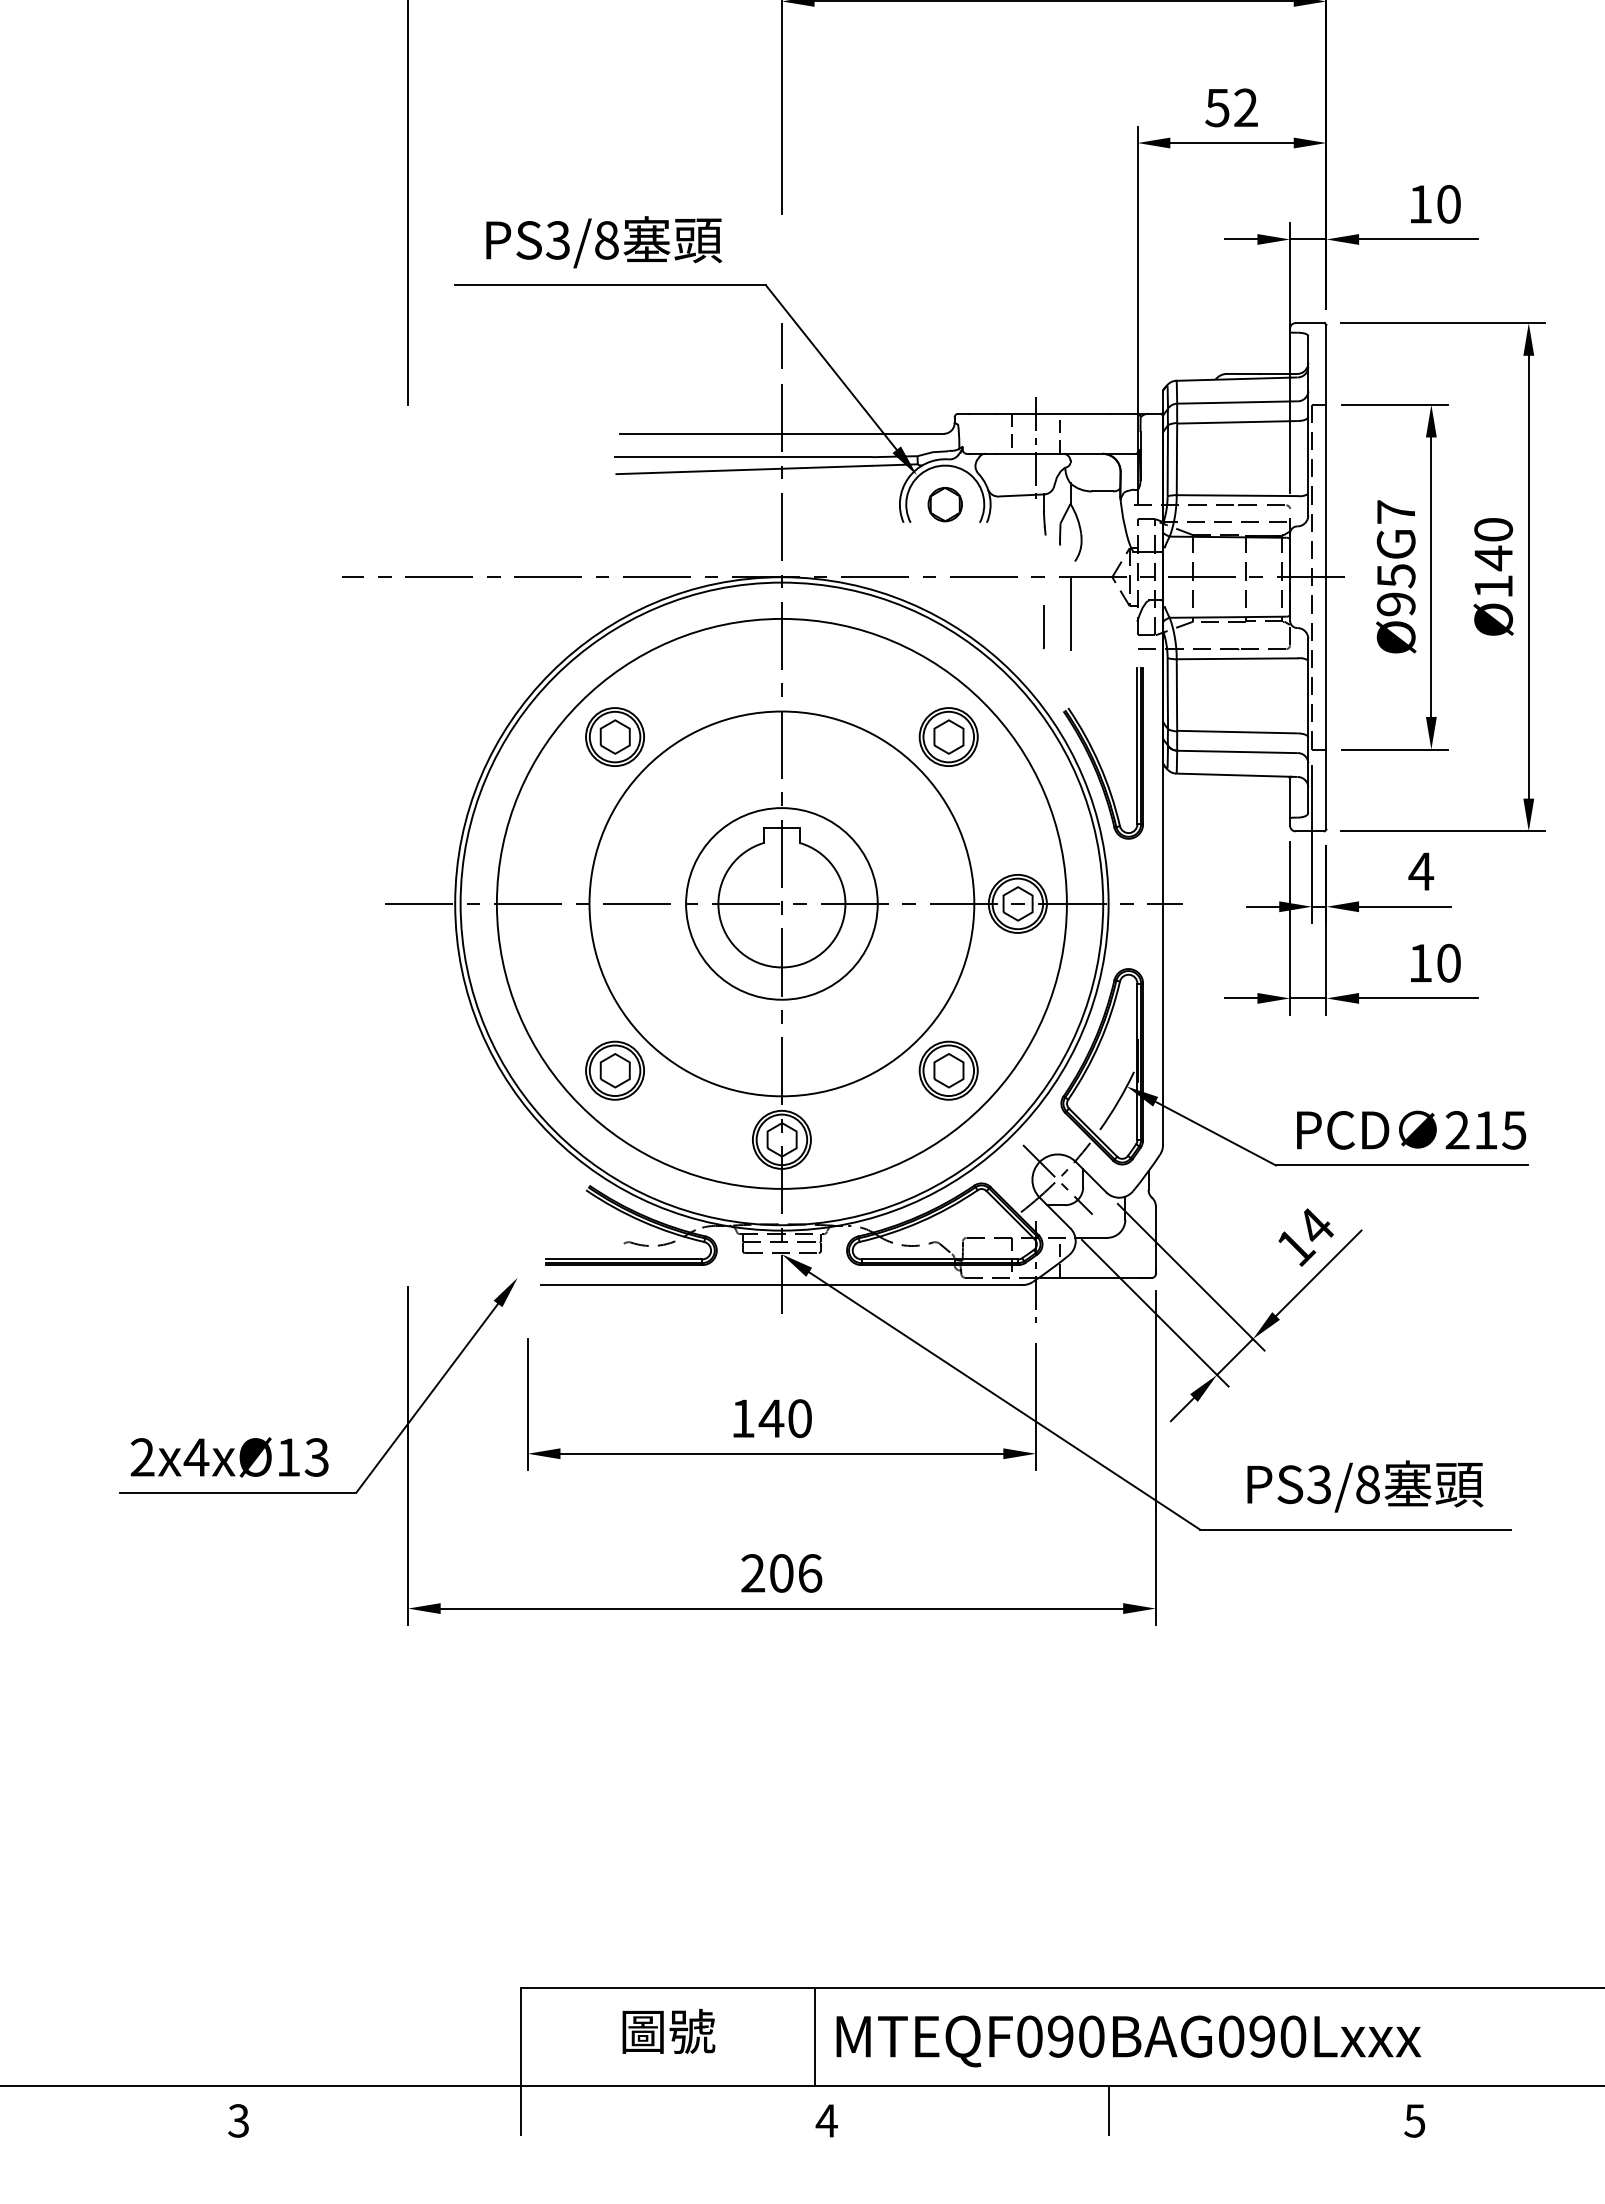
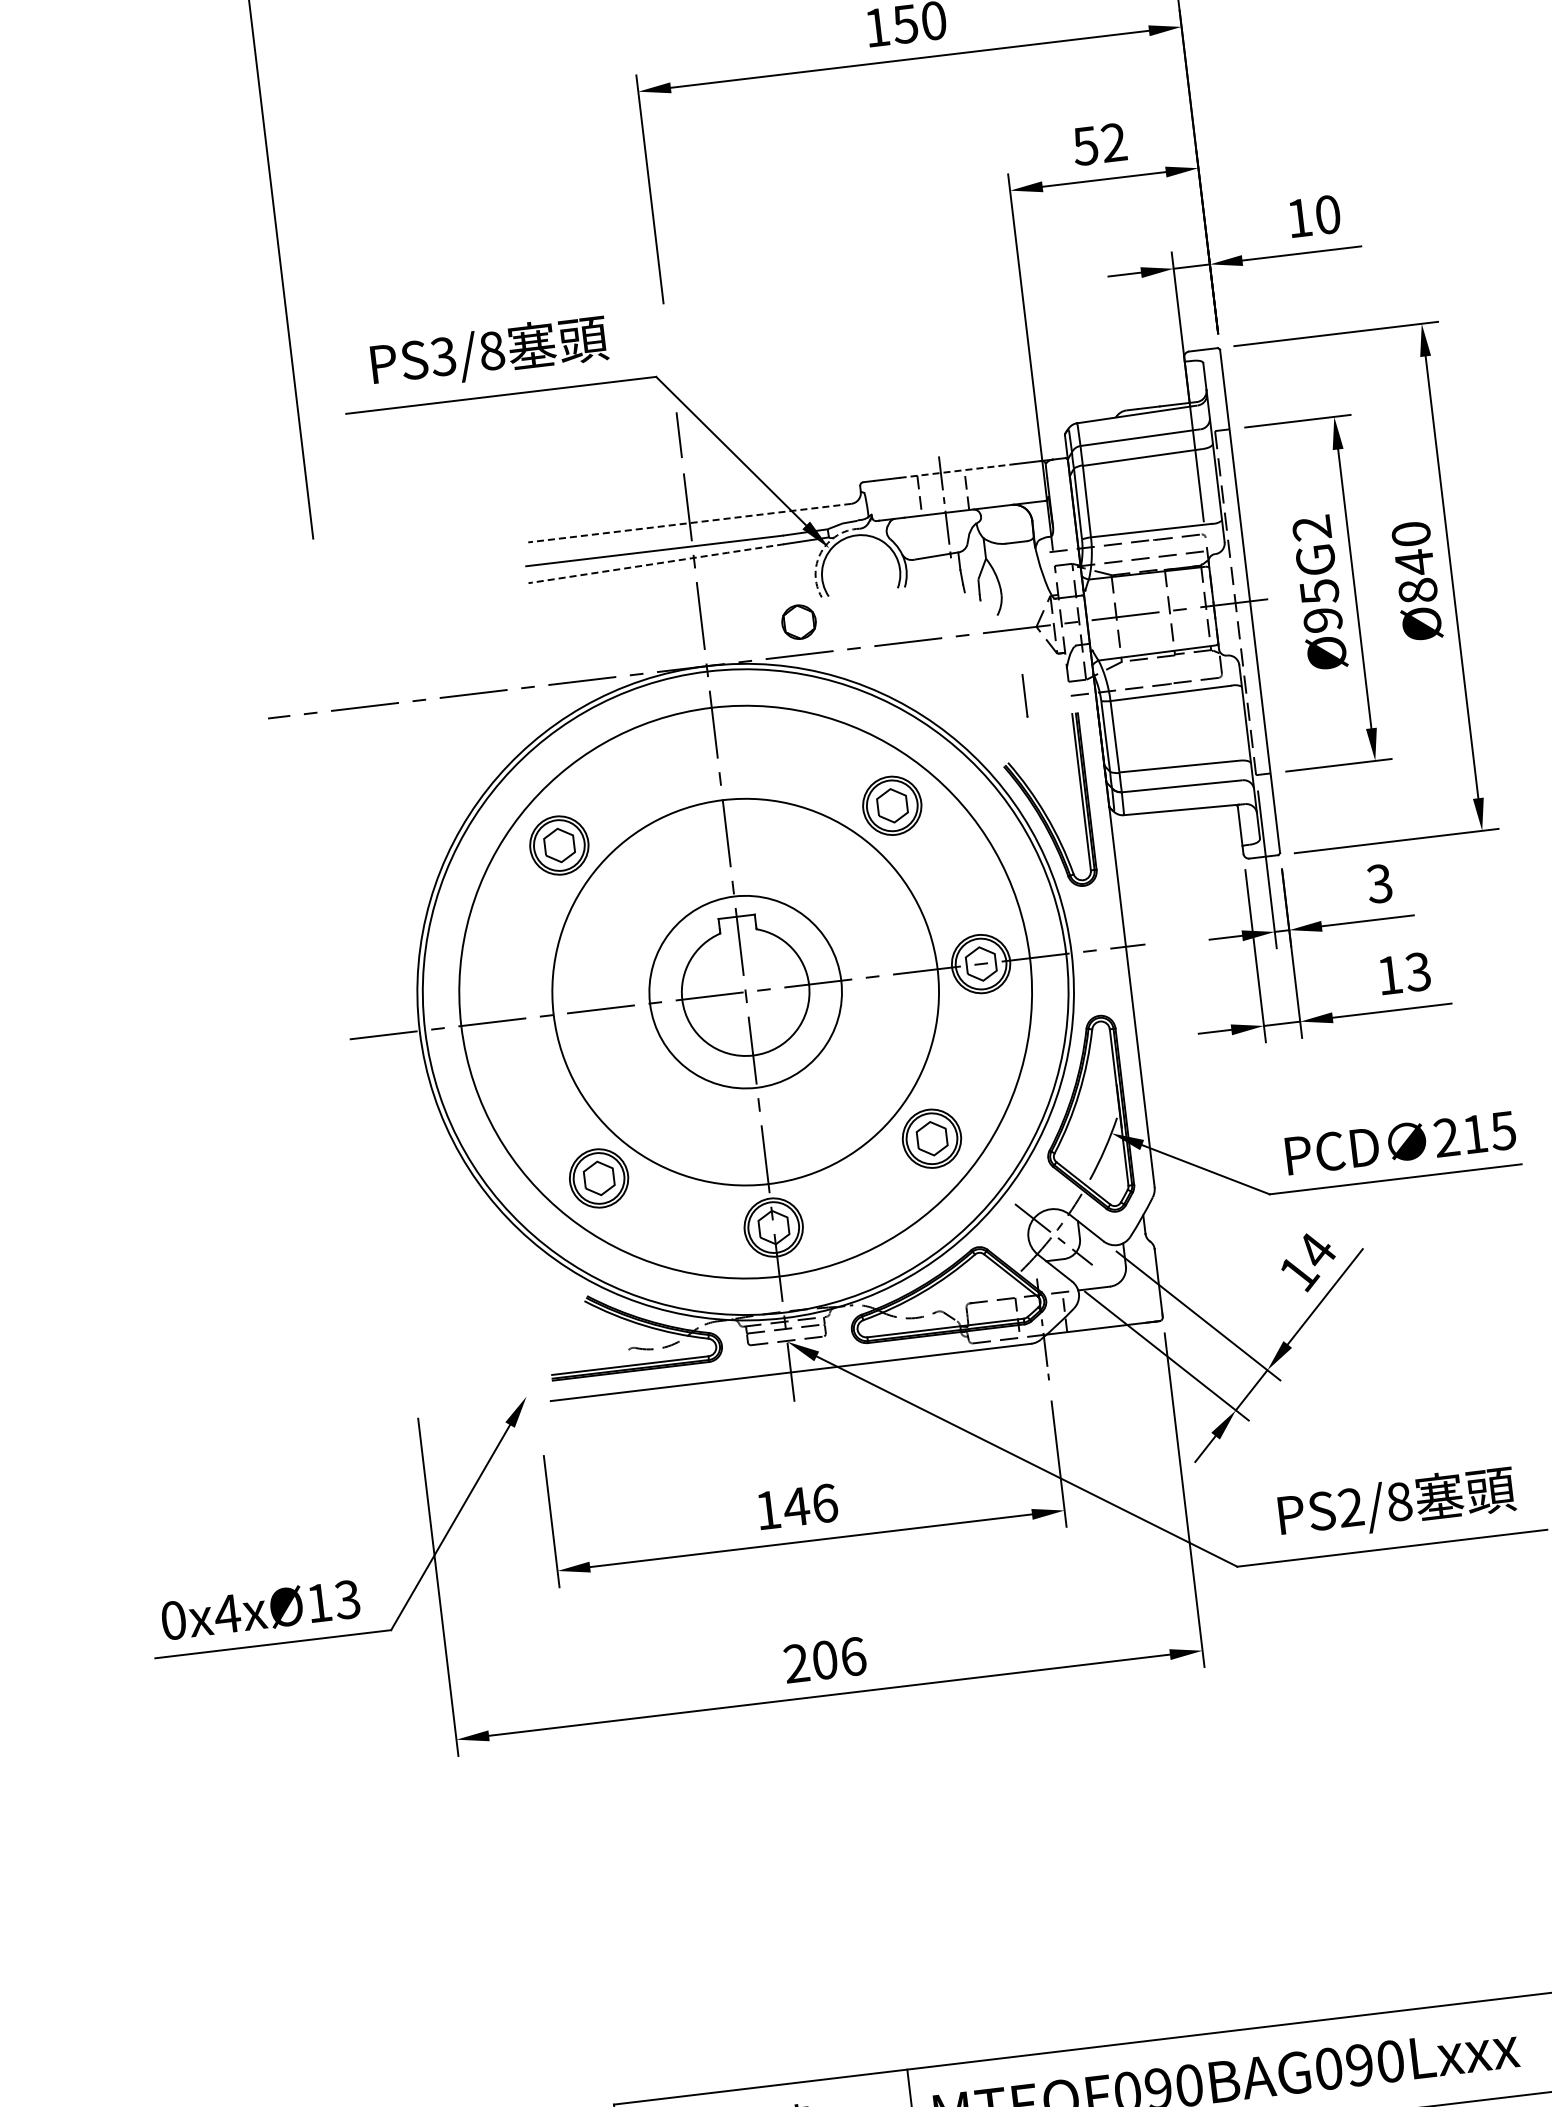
line: (1052, 413) -> (957, 470), solid -> dashed
line: (781, 433) -> (689, 522), solid -> dashed
line: (744, 469) -> (656, 563), solid -> dashed
arc: (908, 478) -> (821, 552), solid -> dashed
part: (944, 504) -> (798, 622), moved
text: (1395, 511) -> (1311, 527), Ø95G7 -> Ø95G2
text: (1493, 586) -> (1417, 590), Ø140 -> Ø840
line: (1070, 614) -> (999, 669), removed
line: (1043, 627) -> (1024, 696), moved
text: (1421, 871) -> (1379, 883), 4 -> 3
text: (1448, 963) -> (1417, 972), 10 -> 13
text: (800, 1418) -> (825, 1503), 140 -> 146
text: (142, 1457) -> (173, 1620), 2x4xØ13 -> 0x4xØ13
text: (1319, 1484) -> (1351, 1507), PS3/8 -> PS2/8

